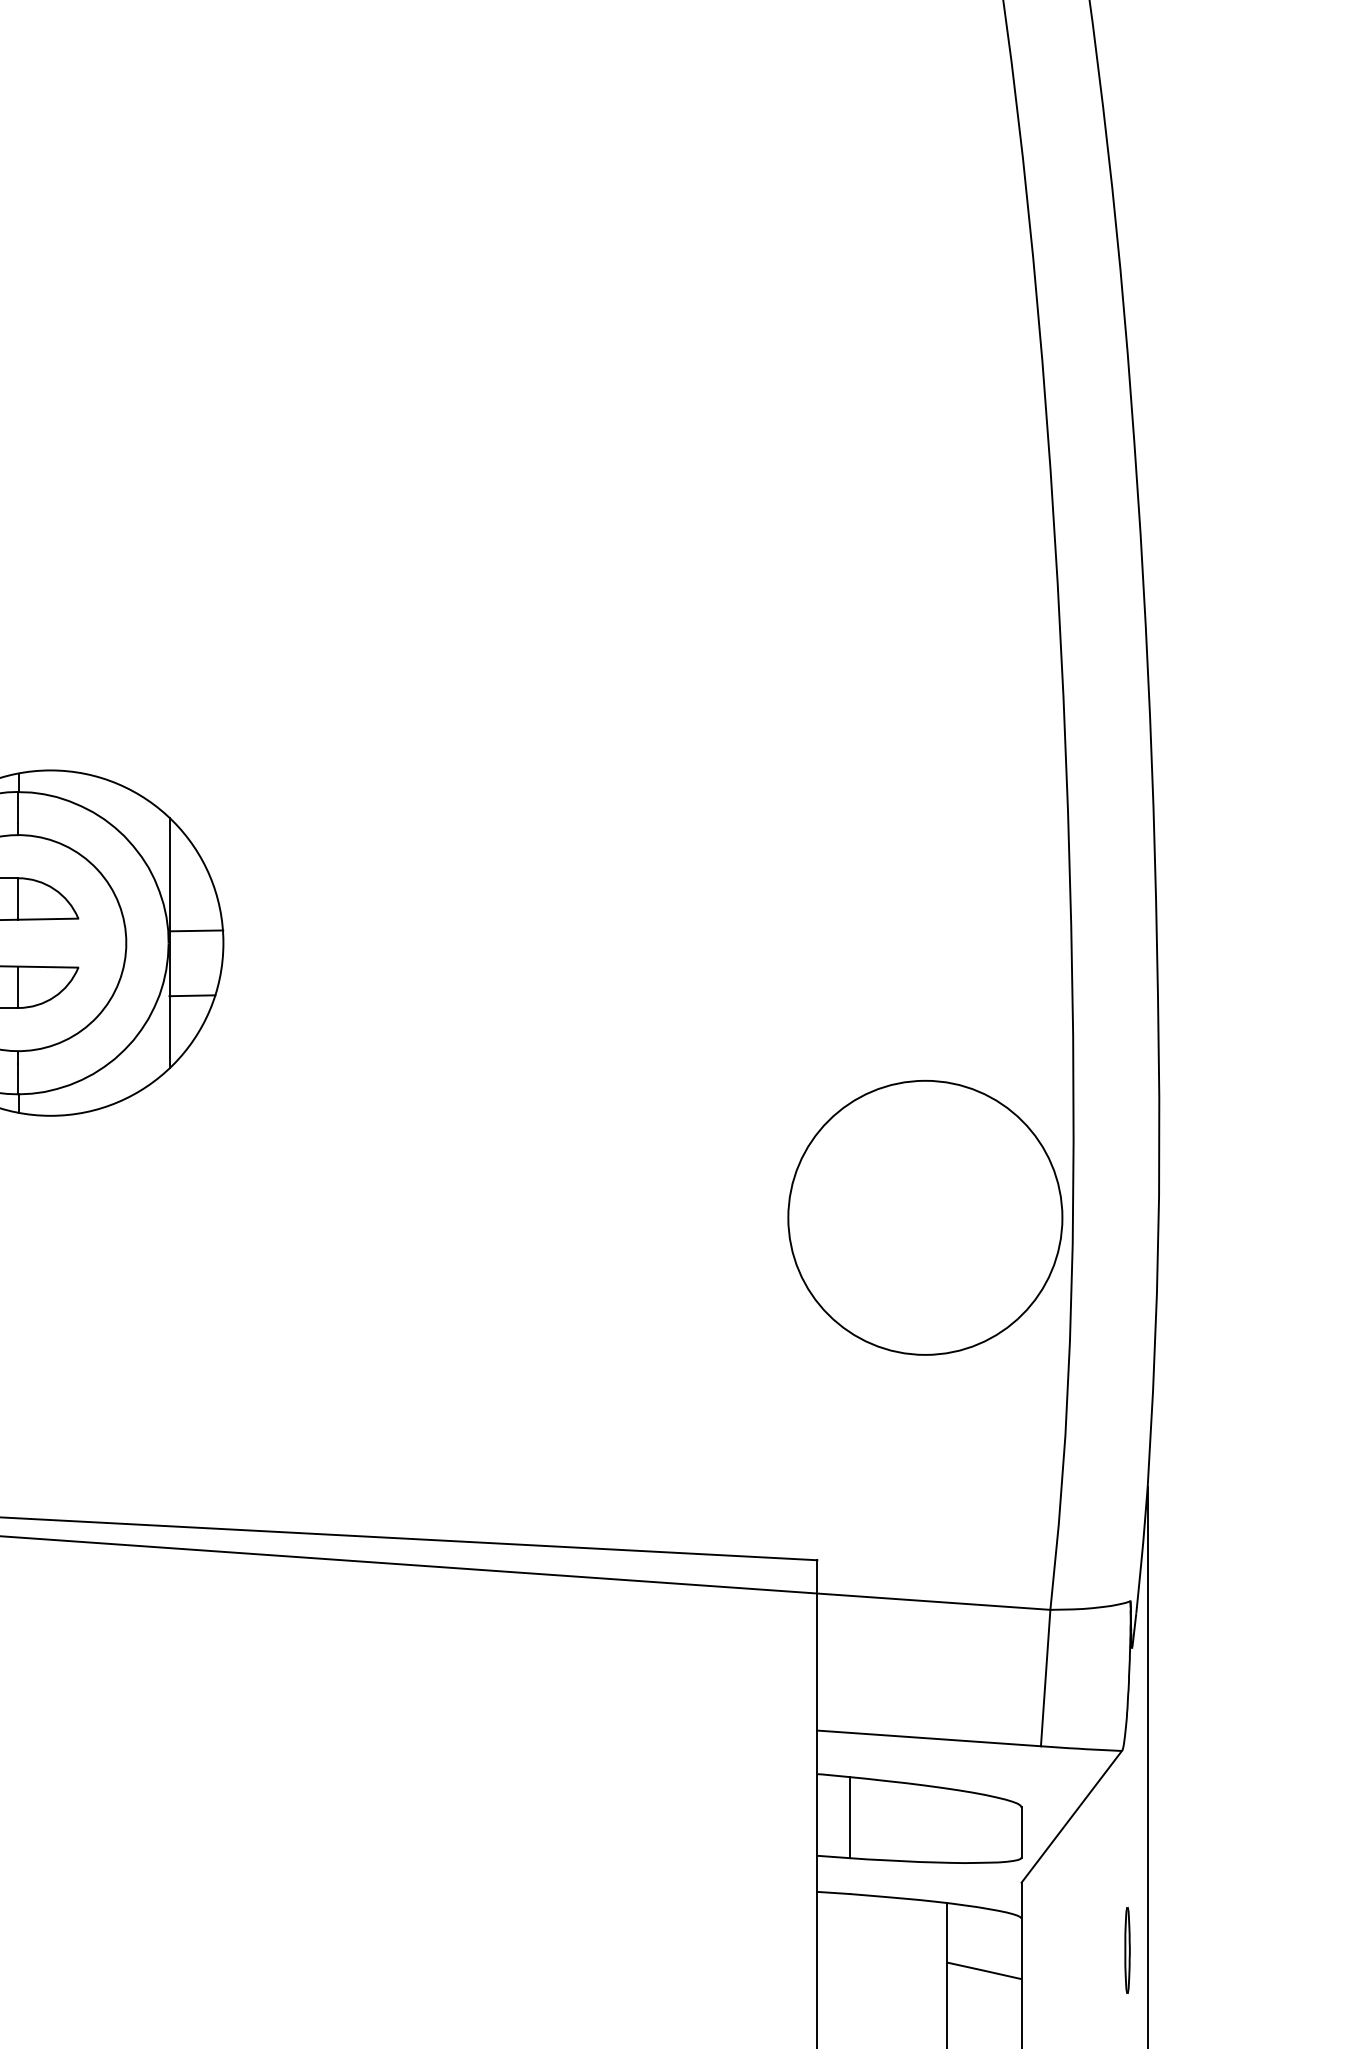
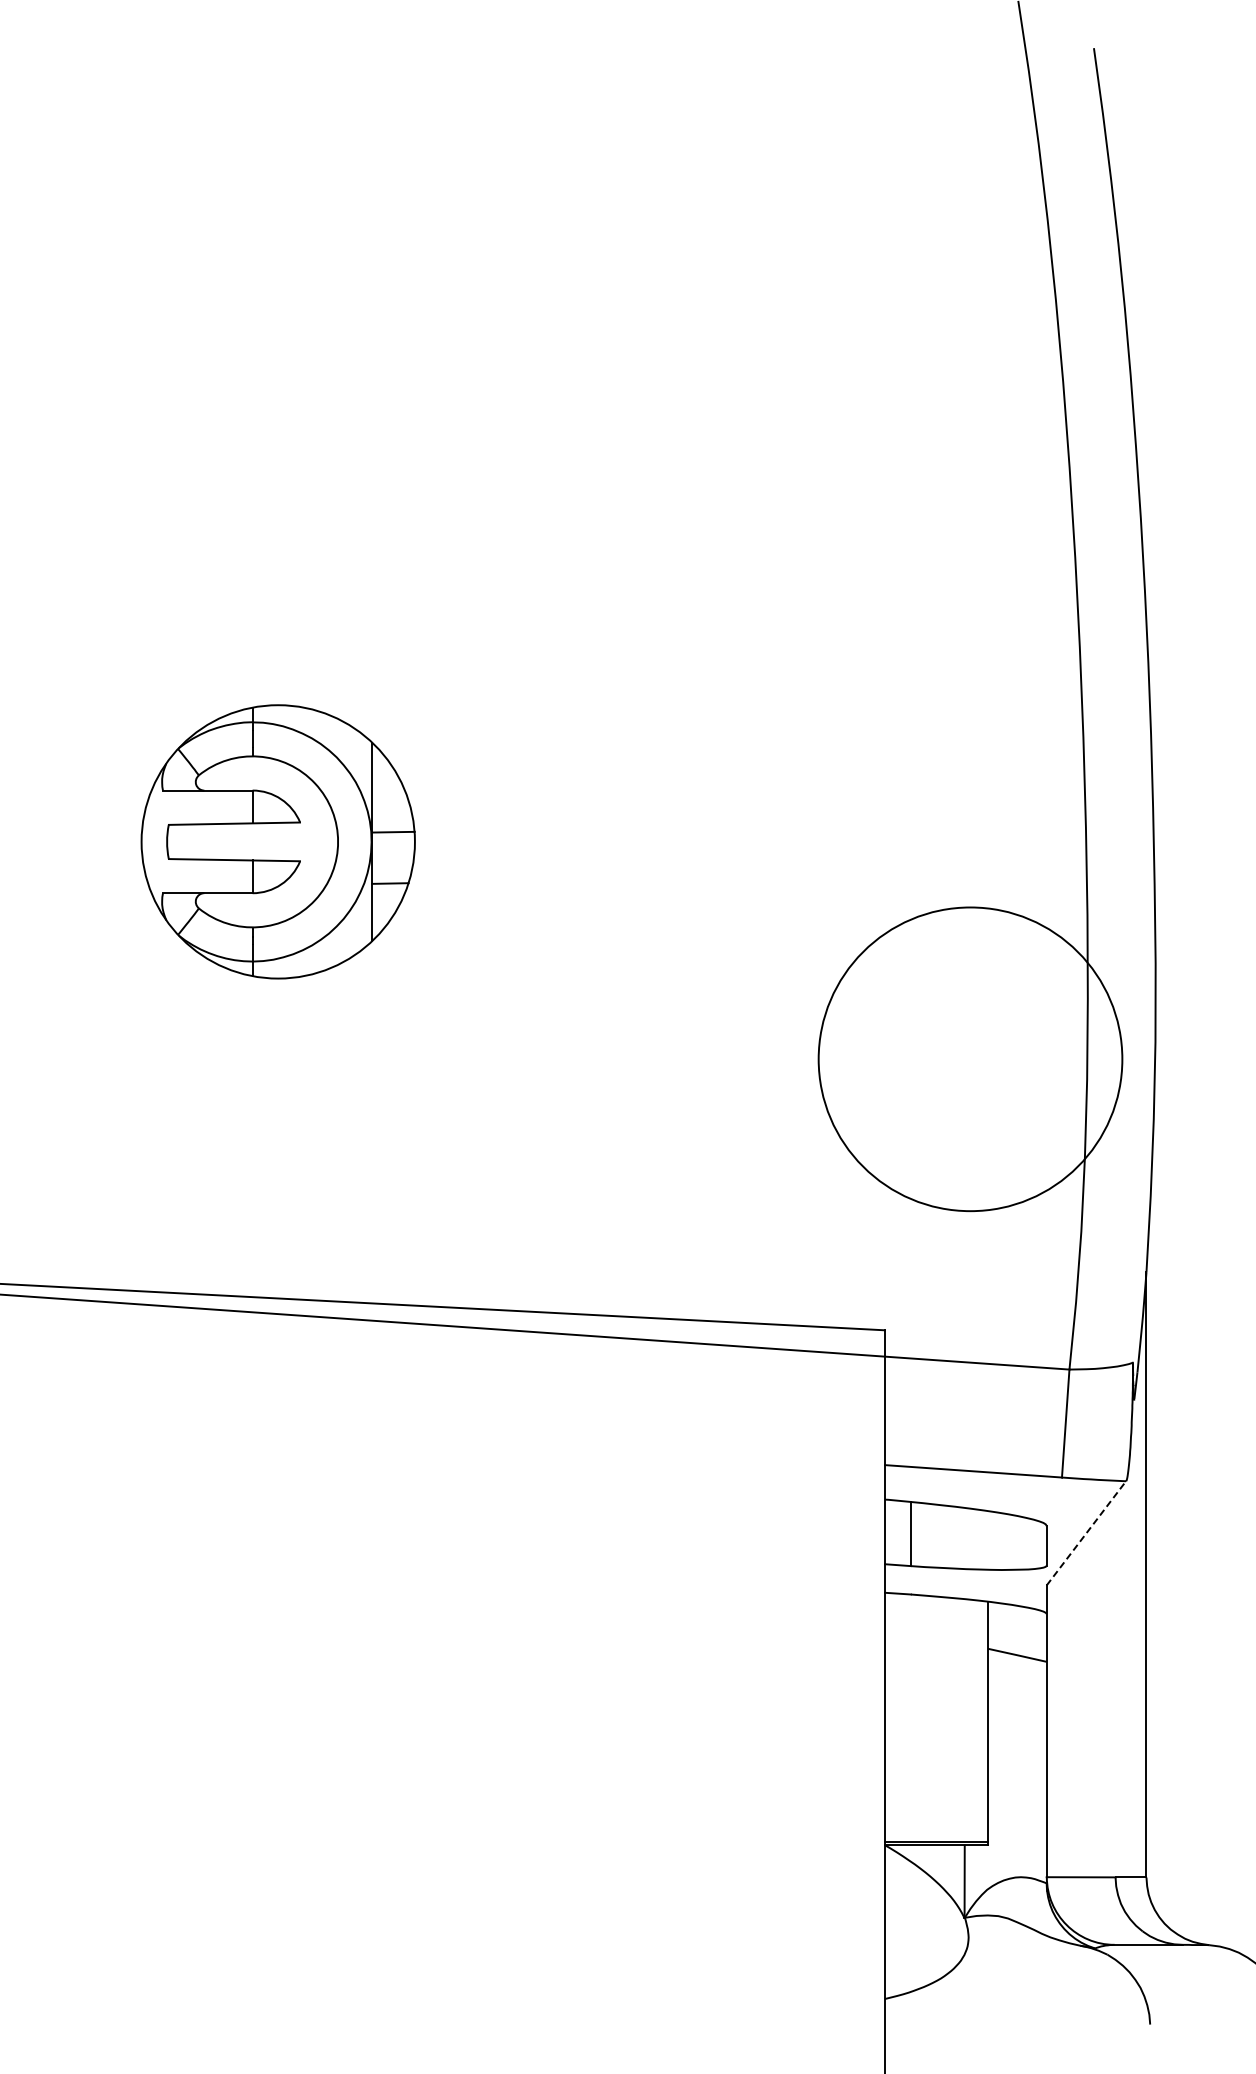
circle: (925, 1216) -> (970, 1058), size x1.4
line: (1071, 1816) -> (1086, 1533), solid -> dashed
part: (1127, 1949) -> (1130, 1638), removed

